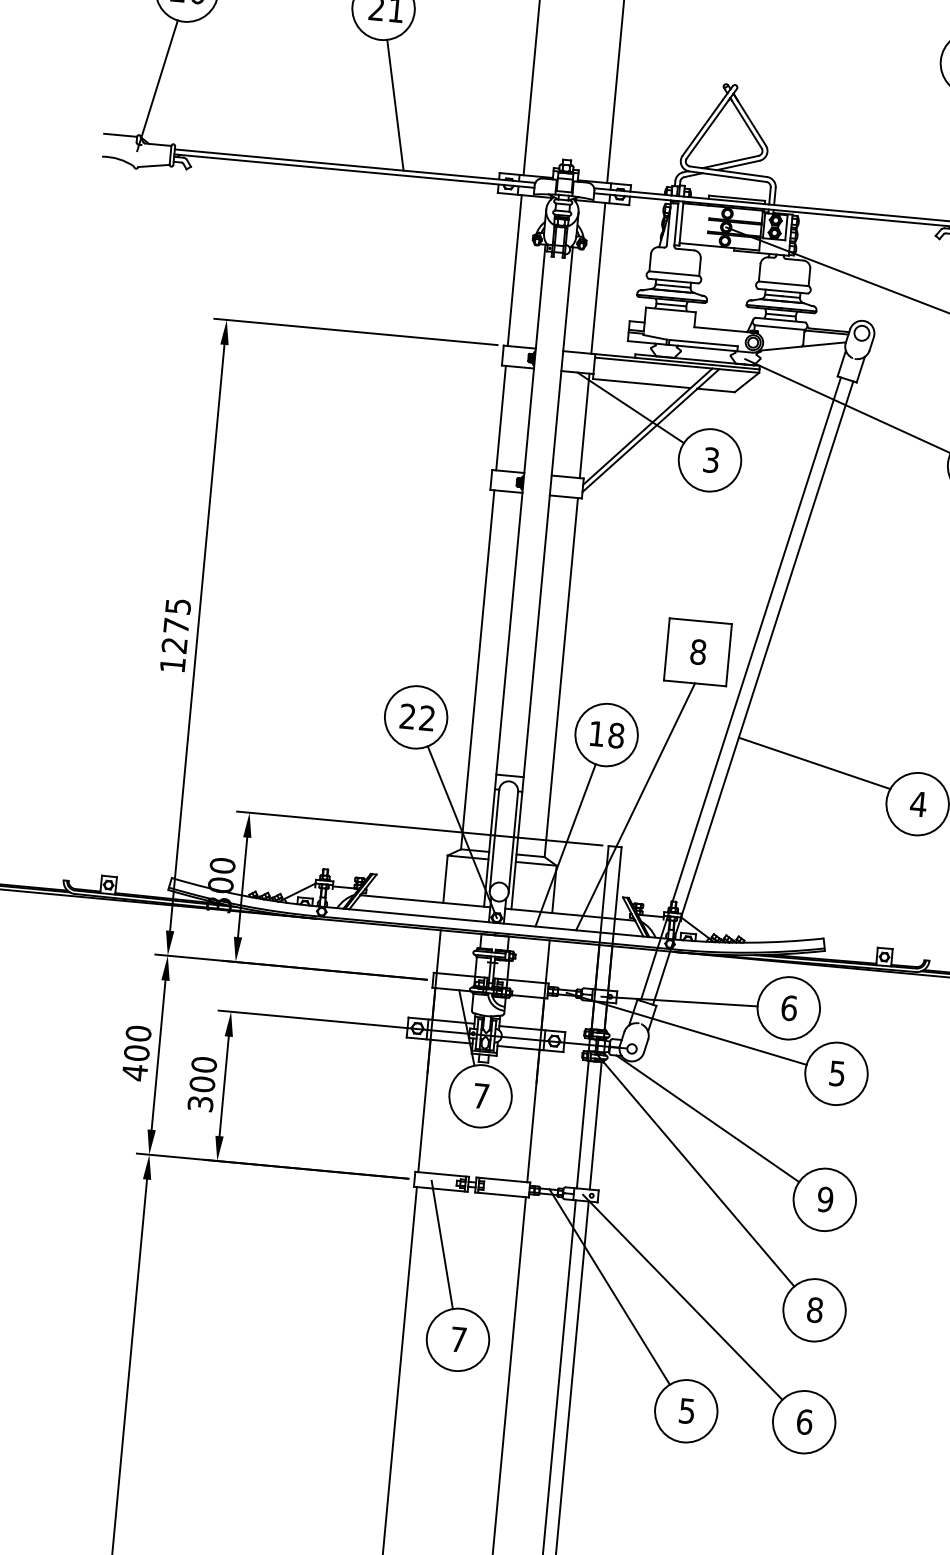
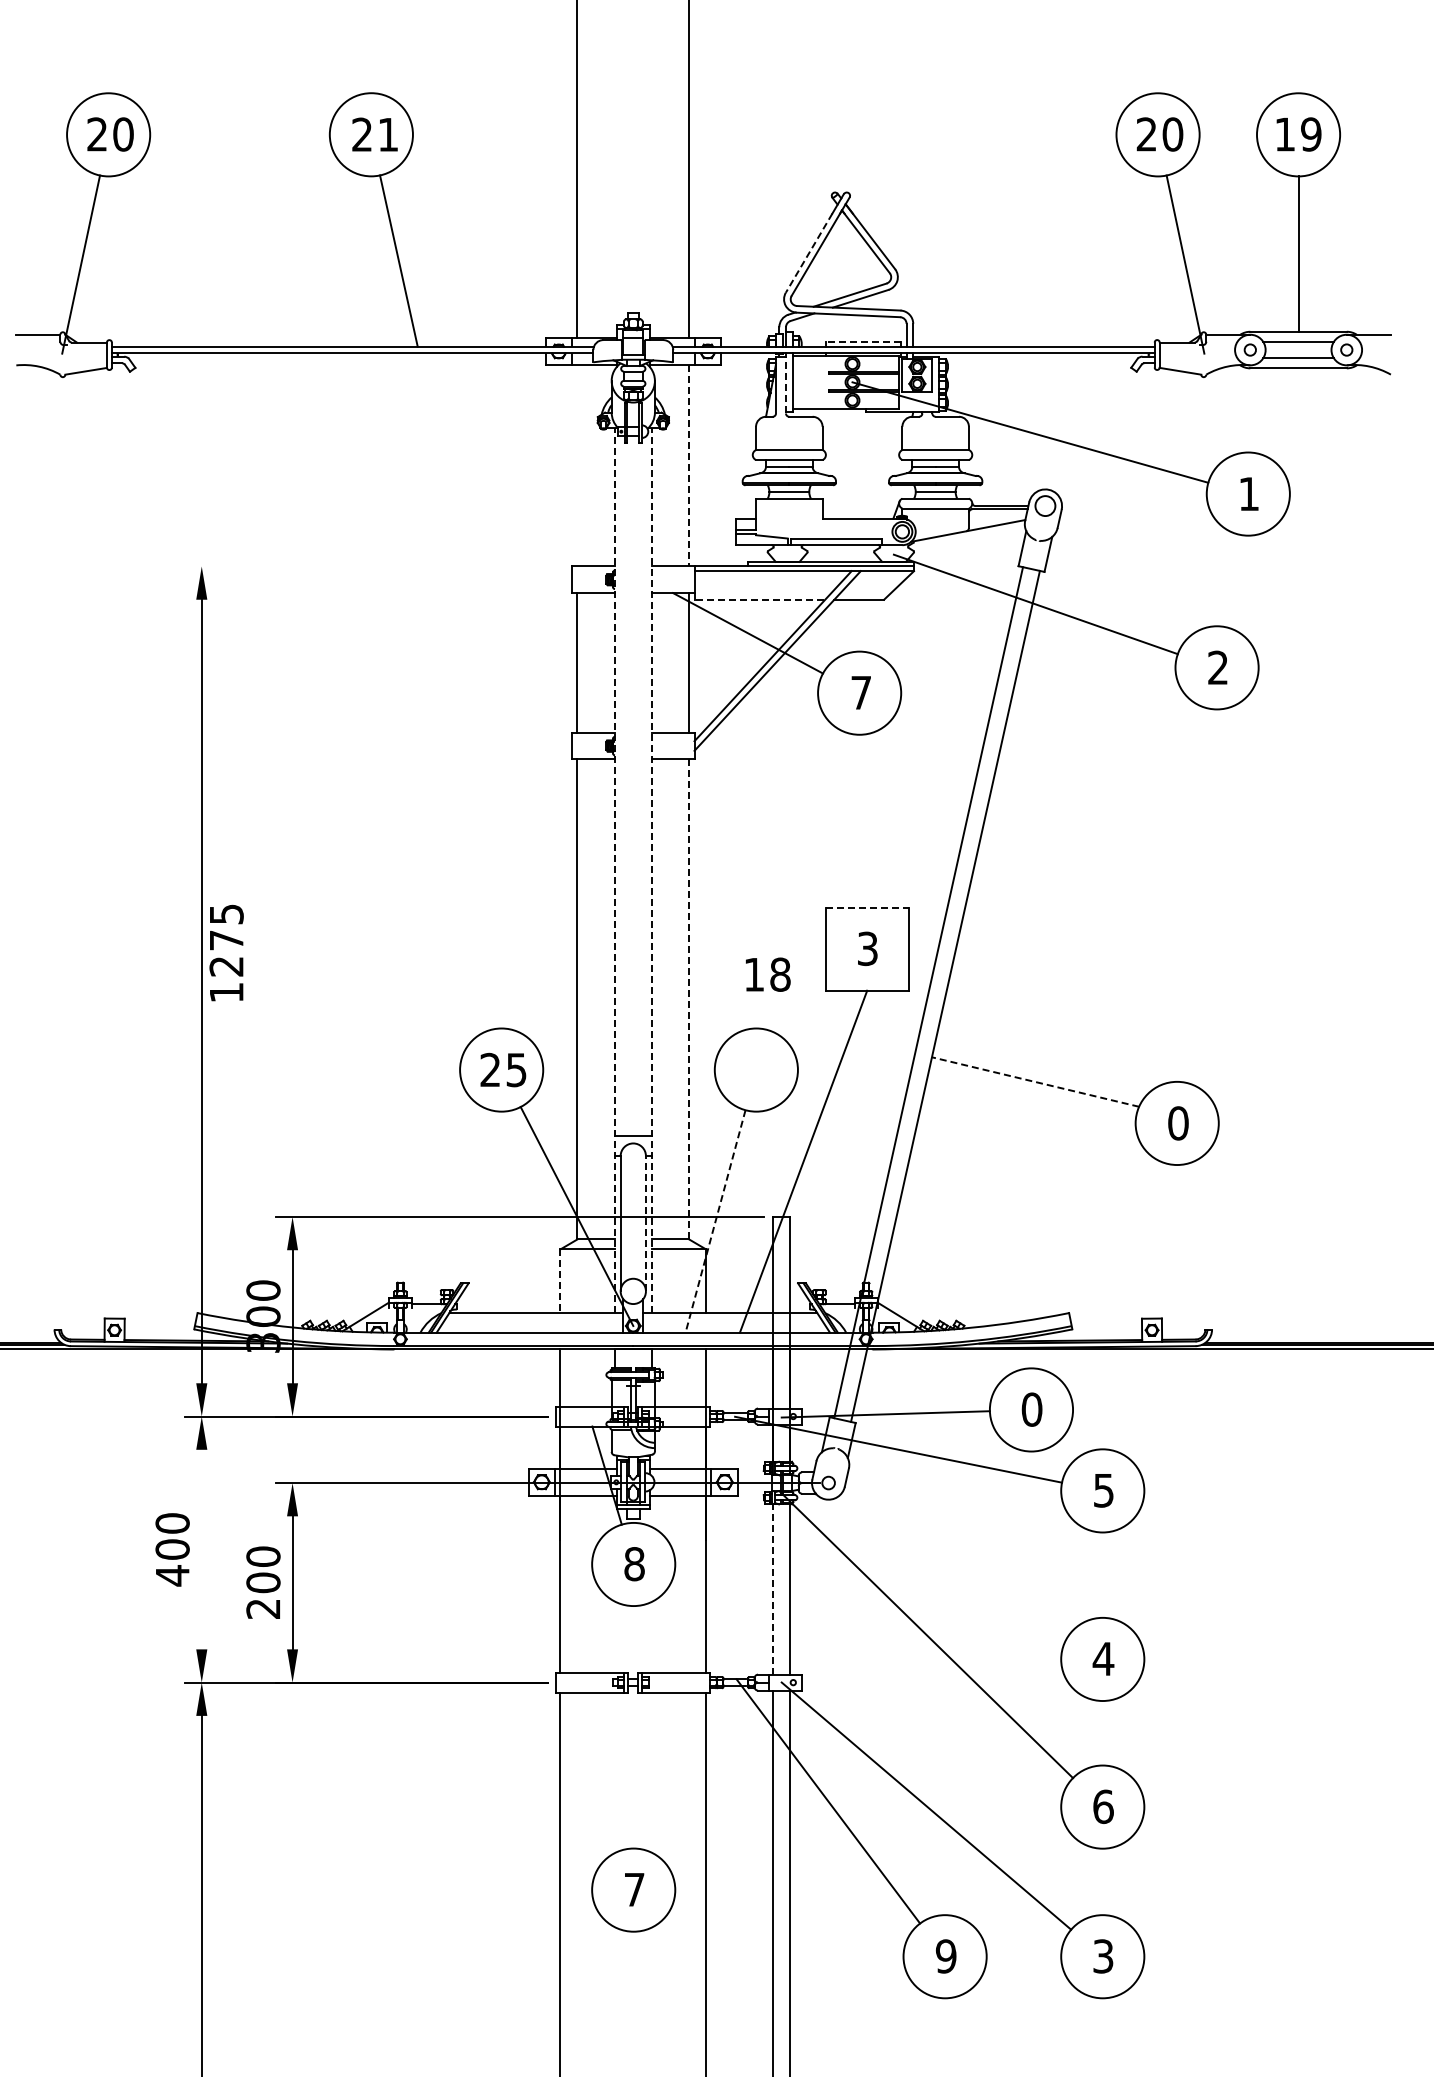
line: (703, 128) -> (809, 253), solid -> dashed
line: (736, 198) -> (862, 342), solid -> dashed
line: (675, 224) -> (785, 384), solid -> dashed
line: (514, 270) -> (577, 465), removed
line: (598, 278) -> (689, 465), solid -> dashed
line: (355, 331) -> (374, 566), removed
line: (641, 383) -> (759, 599), solid -> dashed
text: (711, 459) -> (861, 692), 3 -> 7
line: (515, 576) -> (615, 870), solid -> dashed
line: (542, 578) -> (651, 870), solid -> dashed
line: (701, 621) -> (867, 907), solid -> dashed
text: (175, 635) -> (226, 952), moved
text: (698, 651) -> (867, 948), 8 -> 3
line: (561, 677) -> (689, 999), solid -> dashed
text: (427, 717) -> (516, 1069), 22 -> 25
text: (607, 734) -> (768, 974), moved
line: (814, 762) -> (1035, 1081), solid -> dashed
text: (918, 804) -> (1178, 1123), 4 -> 0
line: (513, 842) -> (645, 1223), solid -> dashed
line: (565, 845) -> (715, 1221), solid -> dashed
line: (445, 879) -> (560, 1281), solid -> dashed
text: (788, 1008) -> (1031, 1409), 6 -> 0
line: (158, 1055) -> (201, 1549), removed
text: (481, 1096) -> (634, 1564), 7 -> 8
text: (200, 1103) -> (263, 1608), 300 -> 200
line: (707, 1118) -> (937, 1566), removed
line: (582, 1124) -> (772, 1589), solid -> dashed
text: (825, 1199) -> (1103, 1658), 9 -> 4
line: (442, 1244) -> (601, 1765), removed
text: (815, 1309) -> (1103, 1806), 8 -> 6
text: (686, 1411) -> (945, 1956), 5 -> 9
text: (804, 1422) -> (1103, 1956), 6 -> 3

